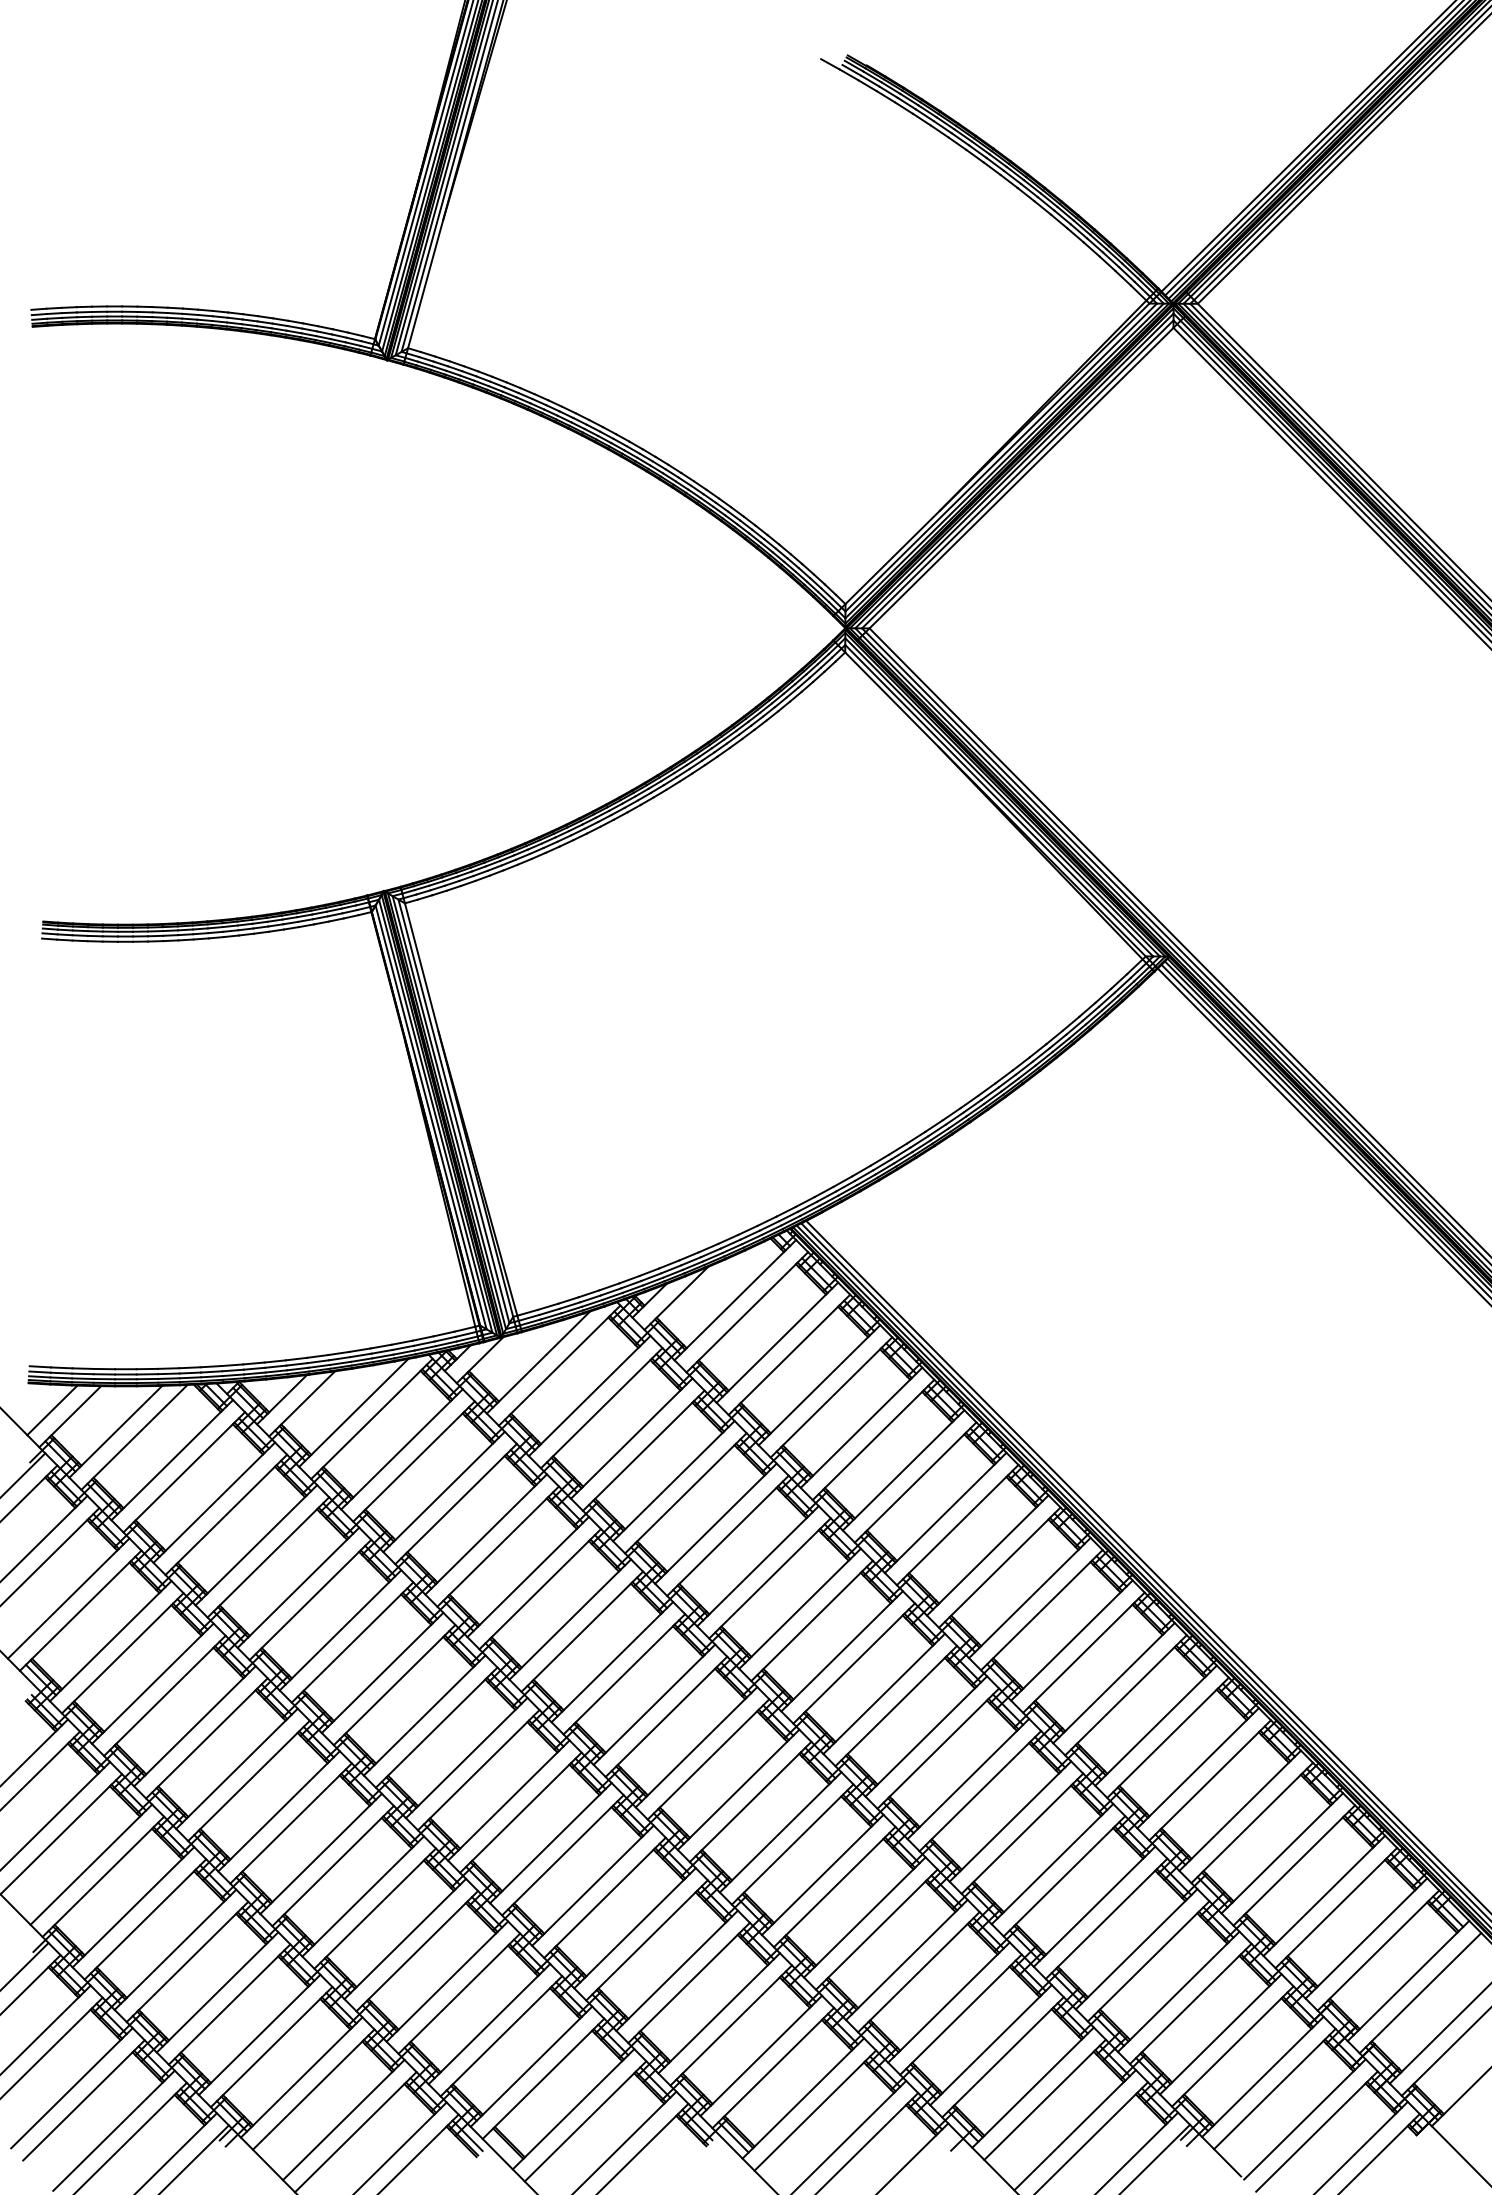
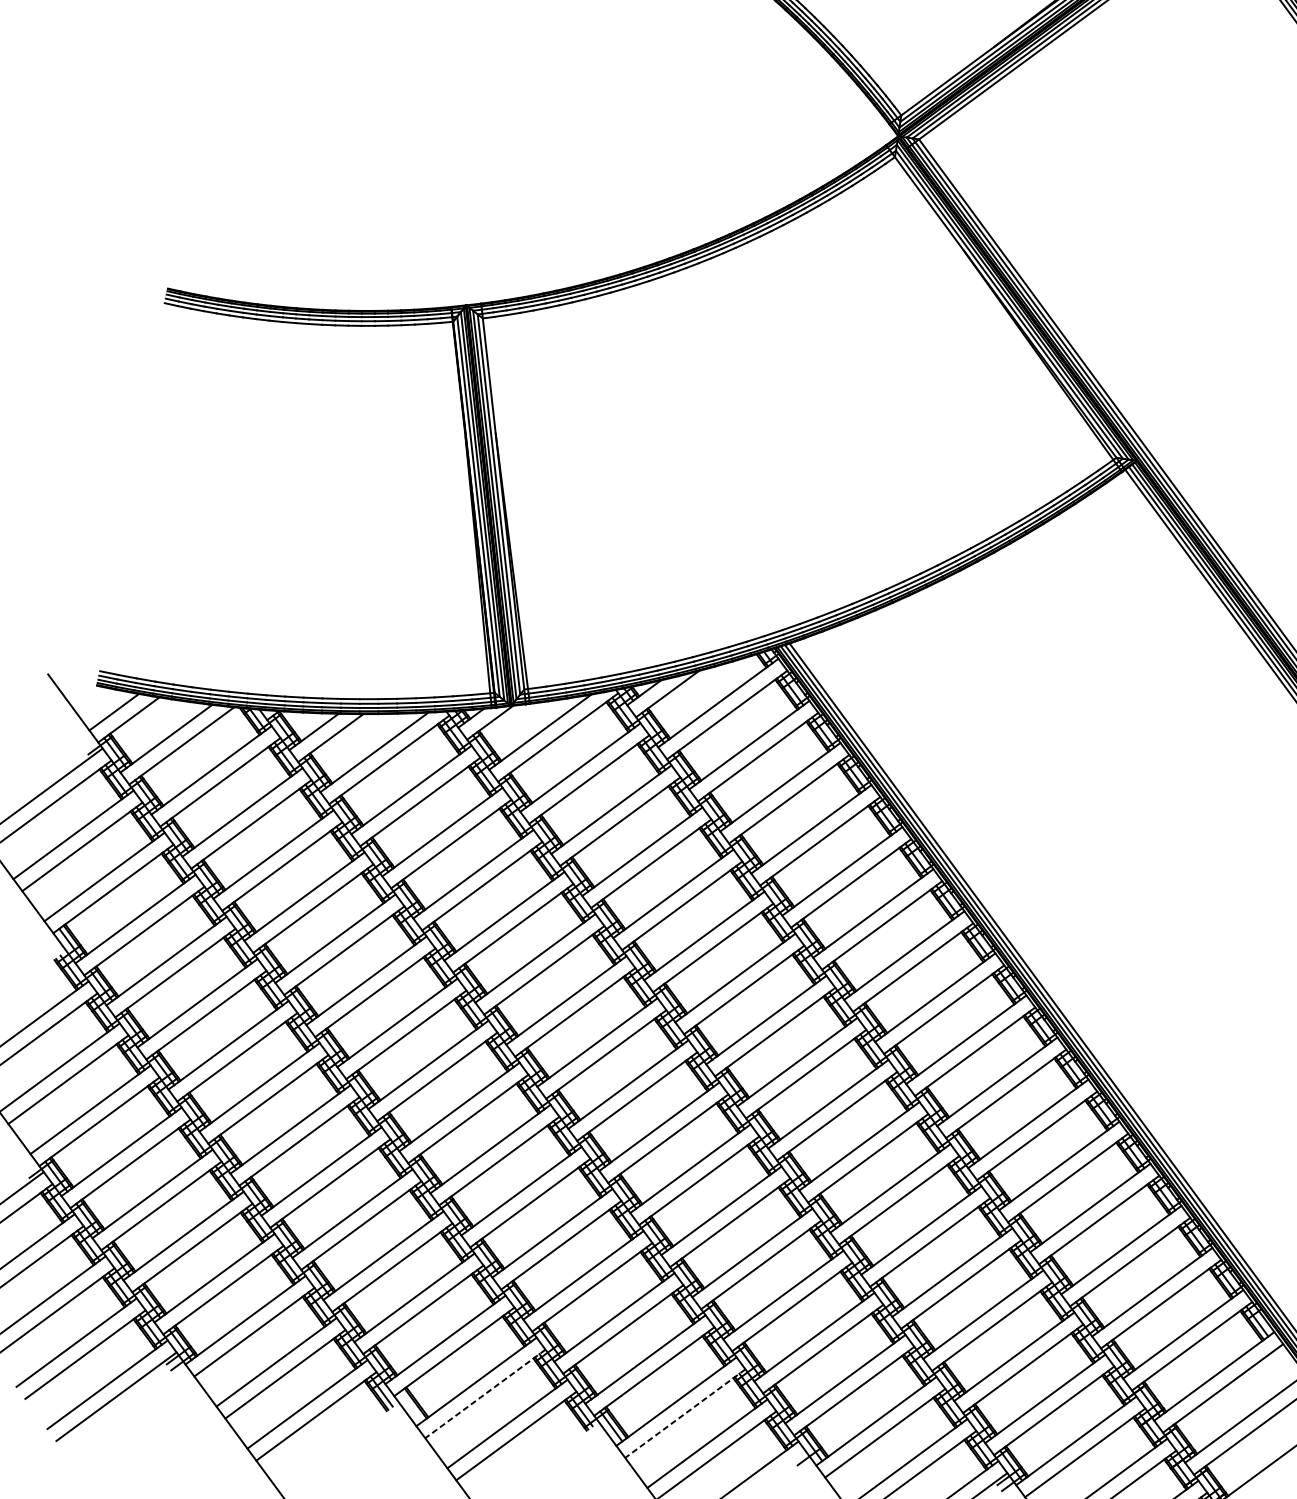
line: (815, 2110) -> (685, 1413), solid -> dashed
line: (585, 2121) -> (485, 1394), solid -> dashed

